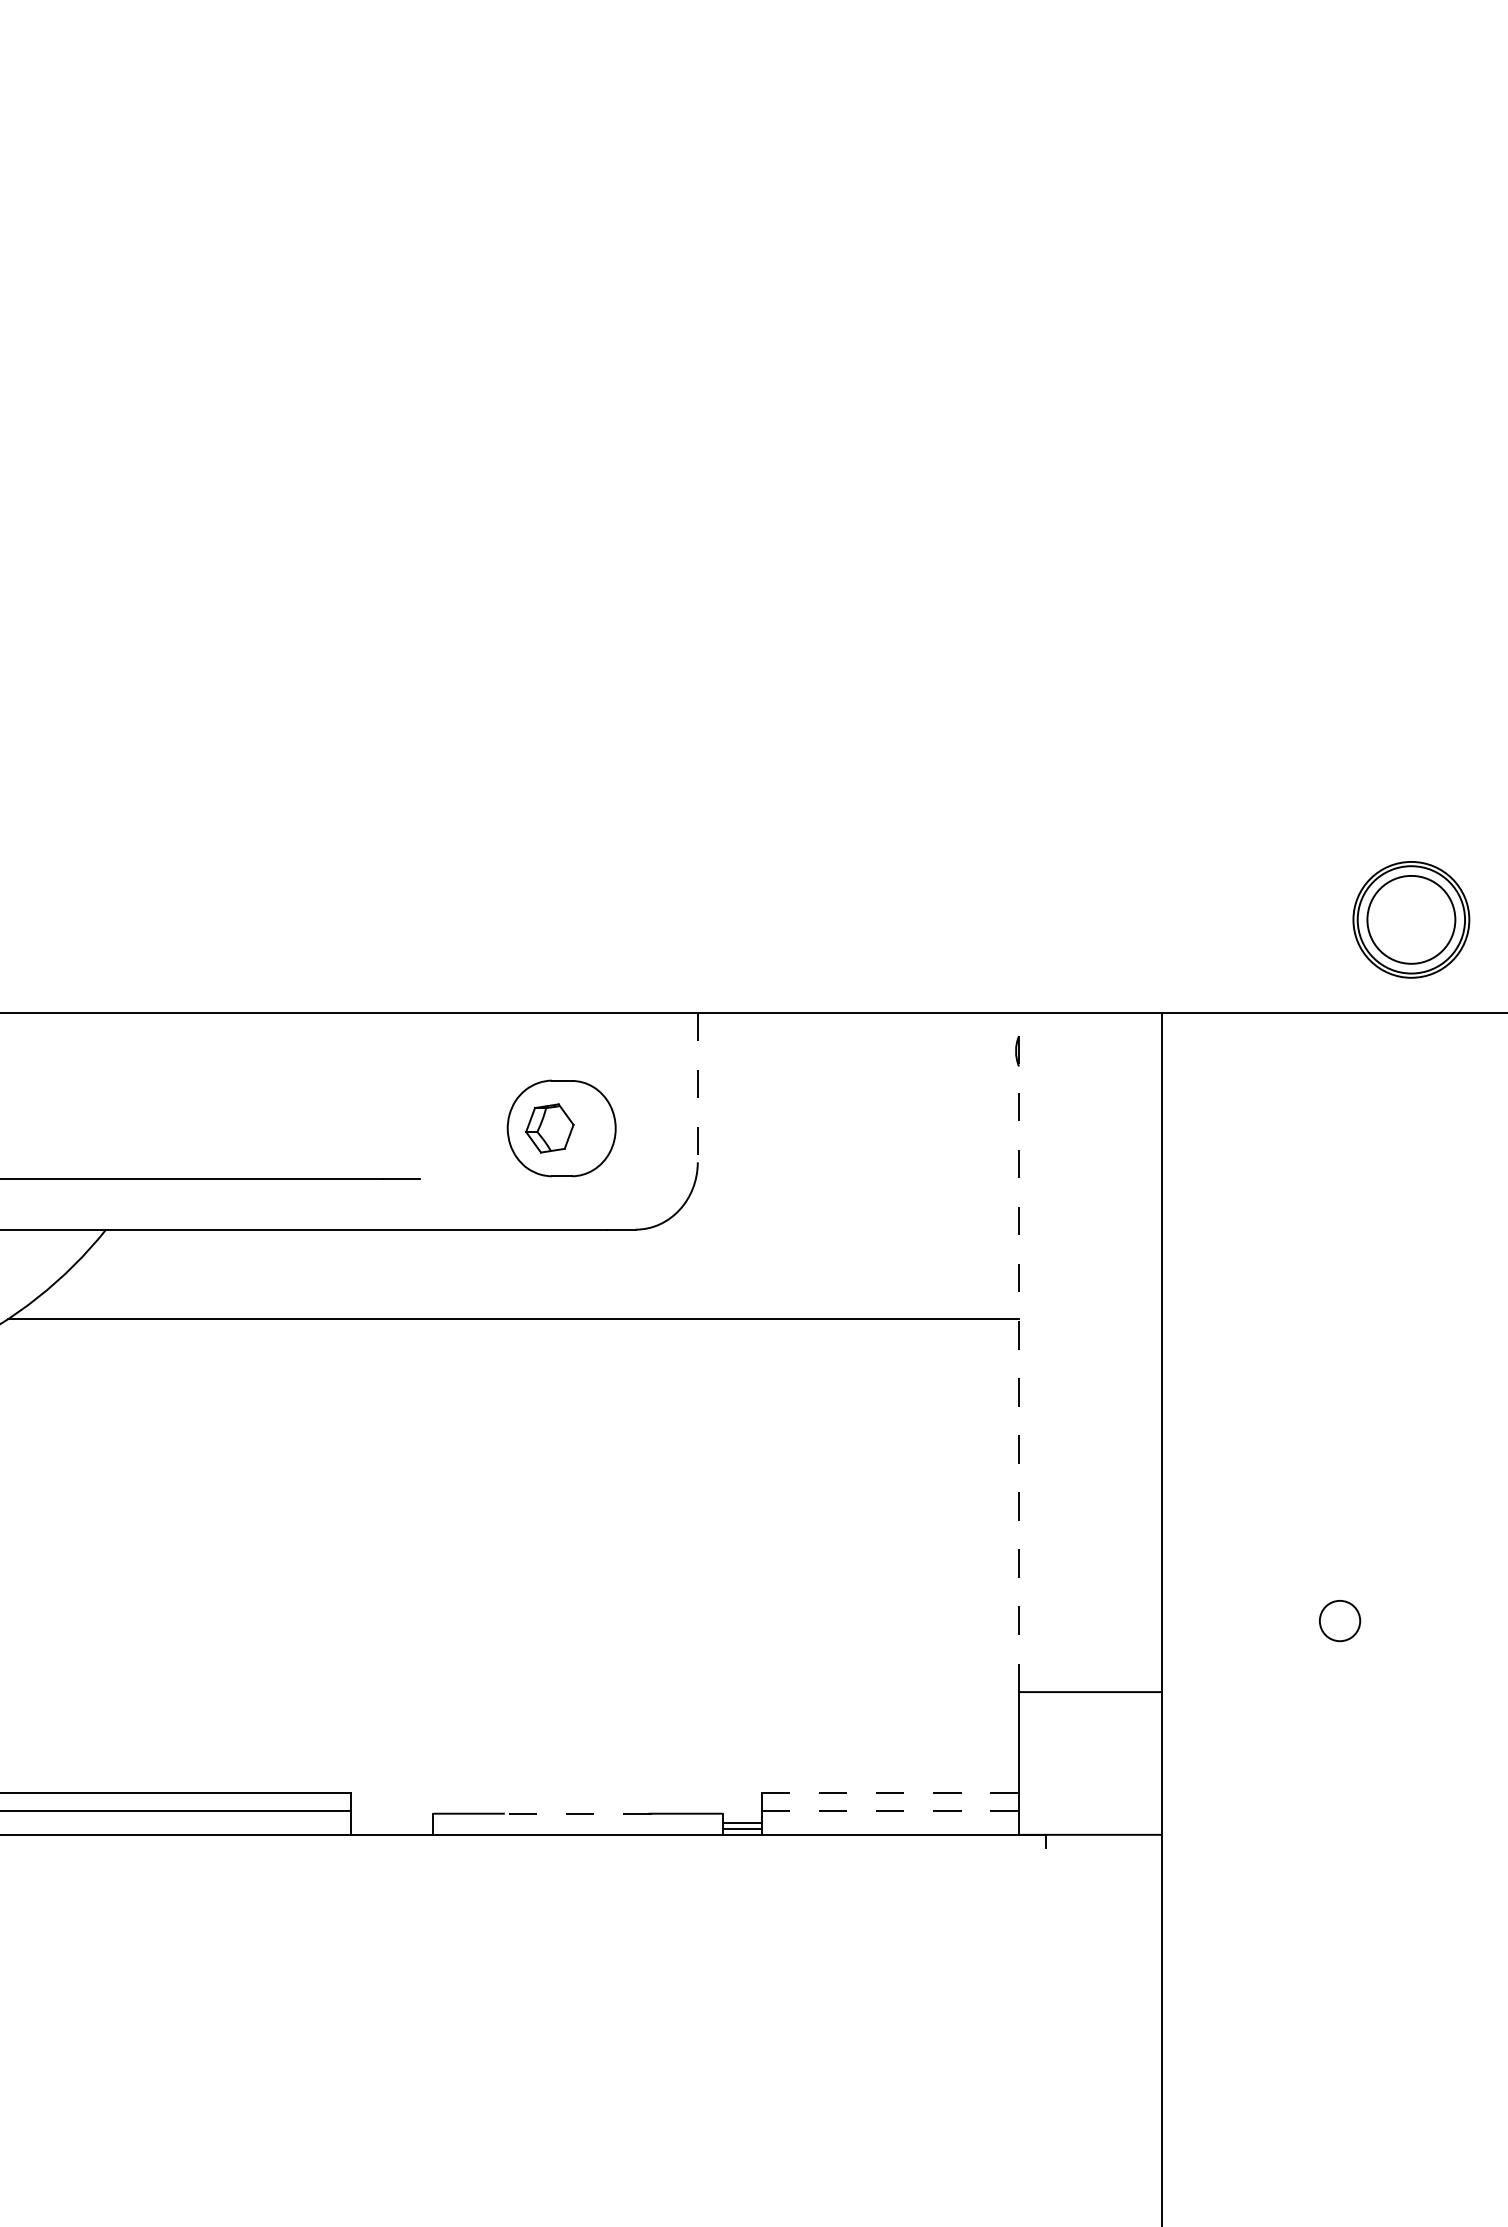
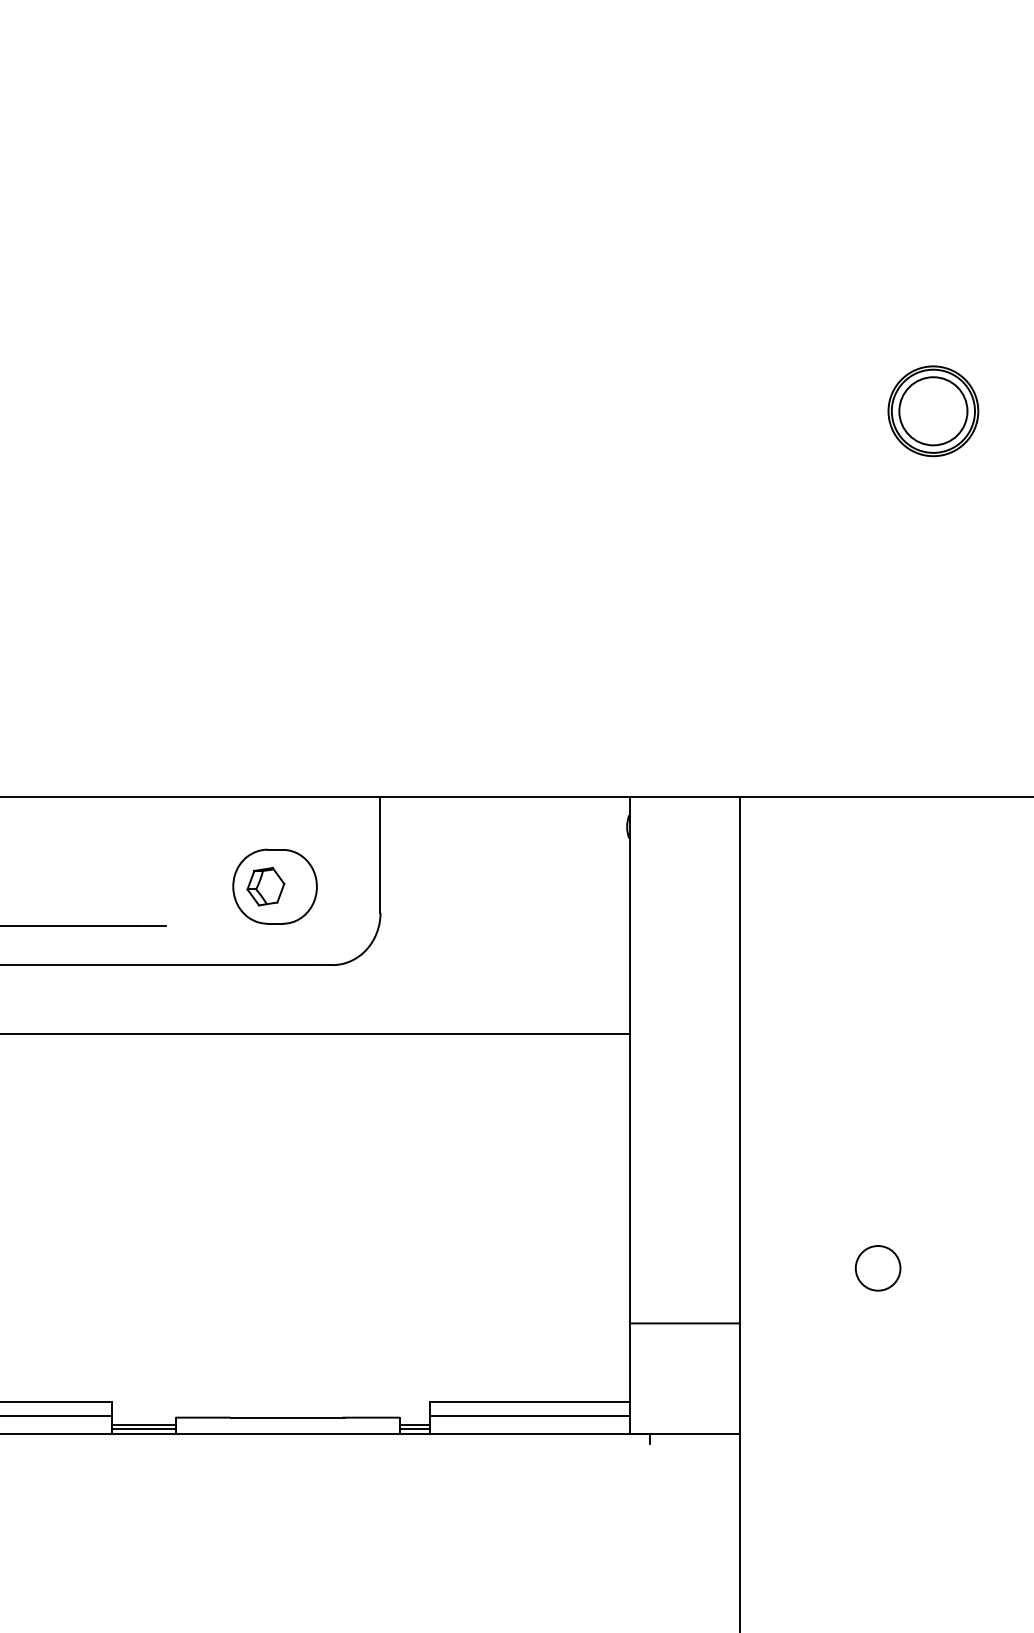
part: (1411, 919) -> (933, 411), moved
line: (697, 1087) -> (380, 854), dashed -> solid
line: (1019, 1352) -> (629, 1060), dashed -> solid
circle: (1339, 1620) -> (877, 1267), size x1.43
line: (890, 1793) -> (529, 1401), dashed -> solid
line: (890, 1811) -> (529, 1415), dashed -> solid
line: (577, 1813) -> (287, 1417), dashed -> solid
line: (392, 1822) -> (143, 1424), added
line: (392, 1828) -> (143, 1429), added

